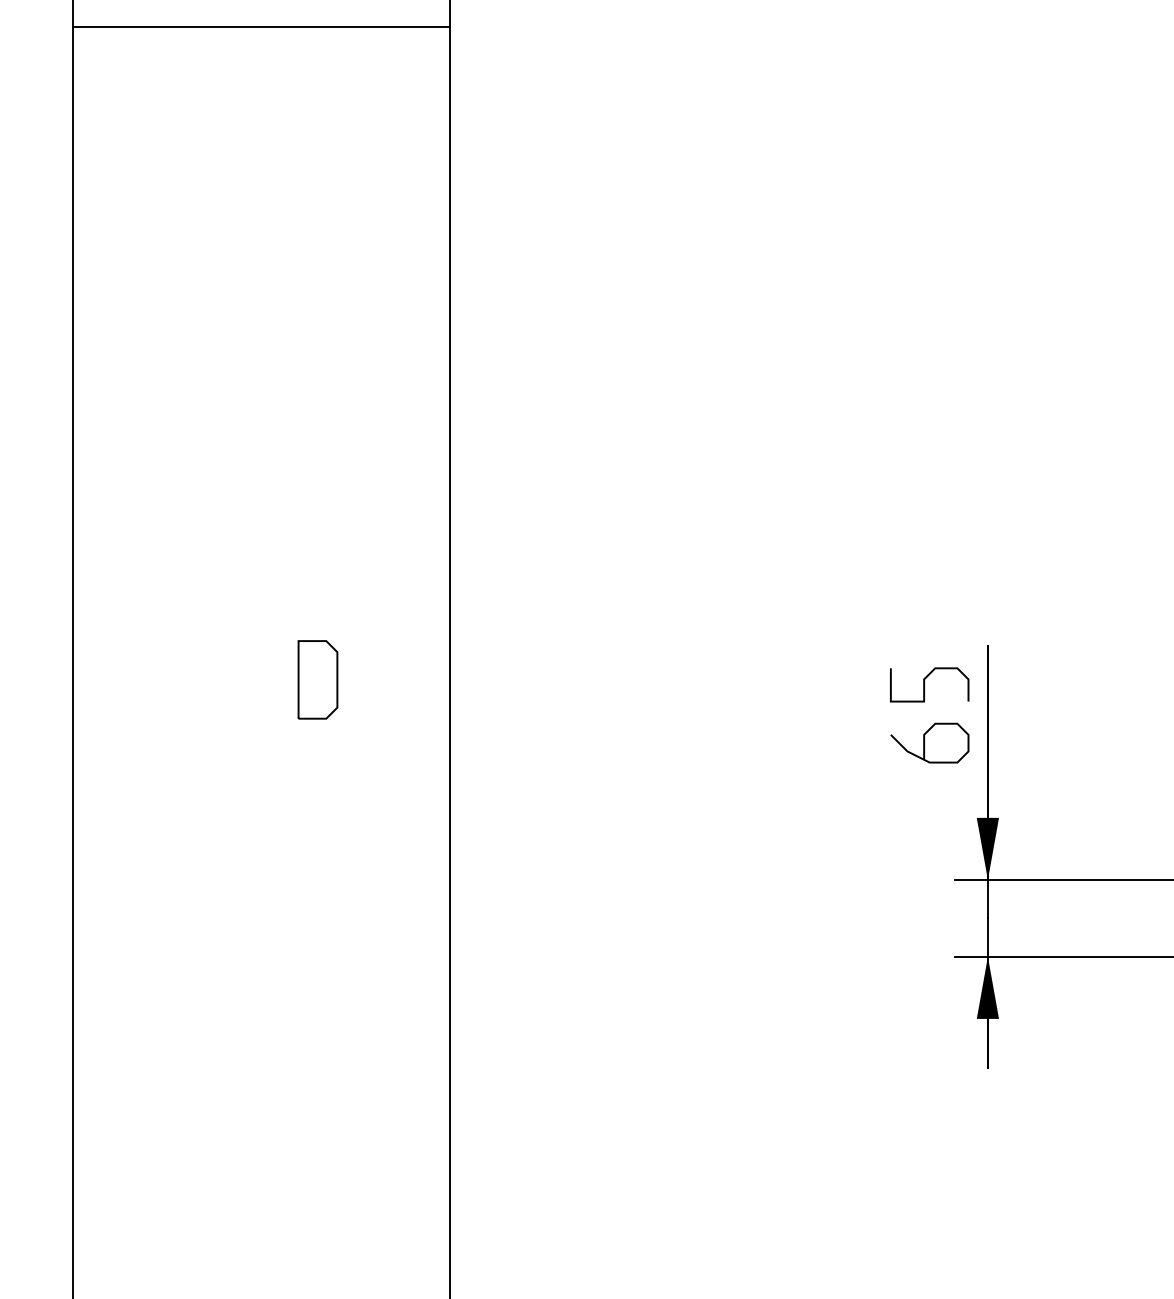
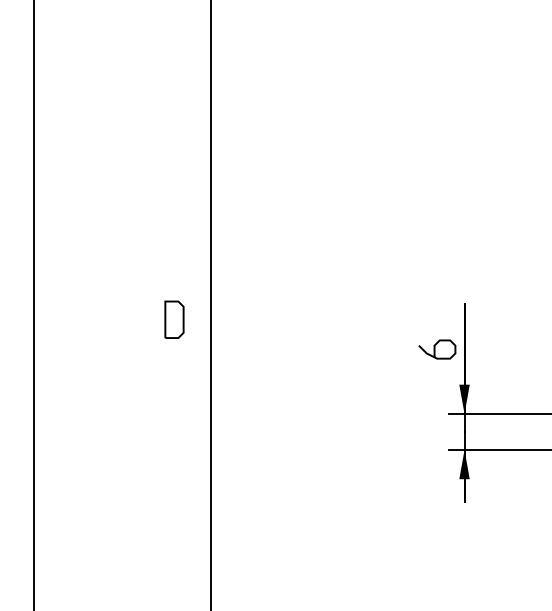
line: (260, 26) -> (122, 12), removed
part: (318, 679) -> (174, 319), moved
curve: (926, 683) -> (435, 321), removed

